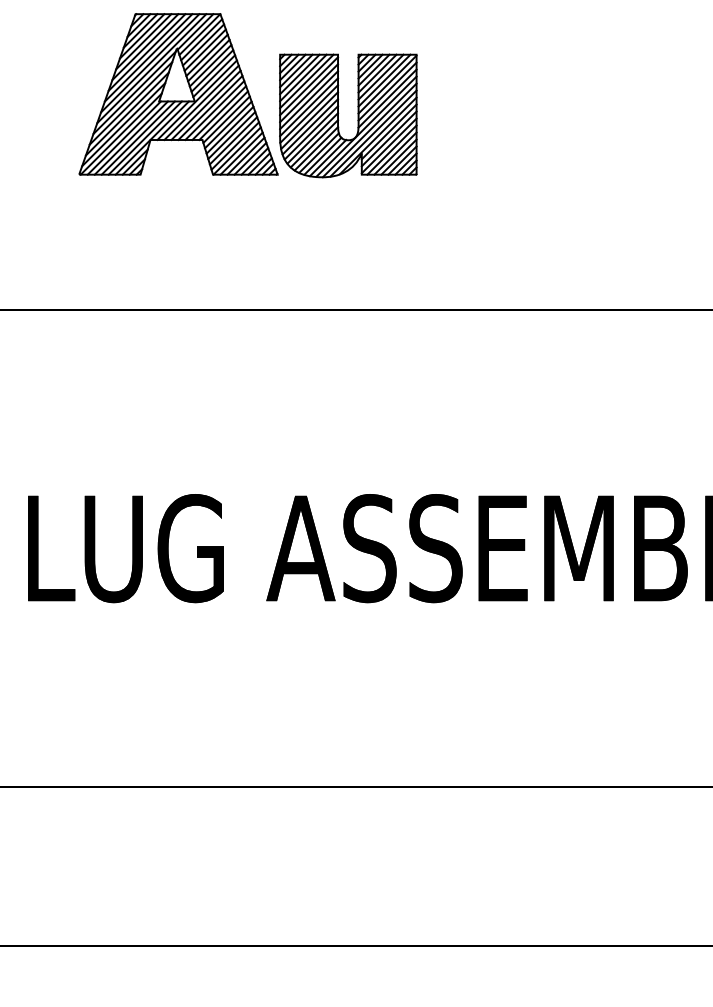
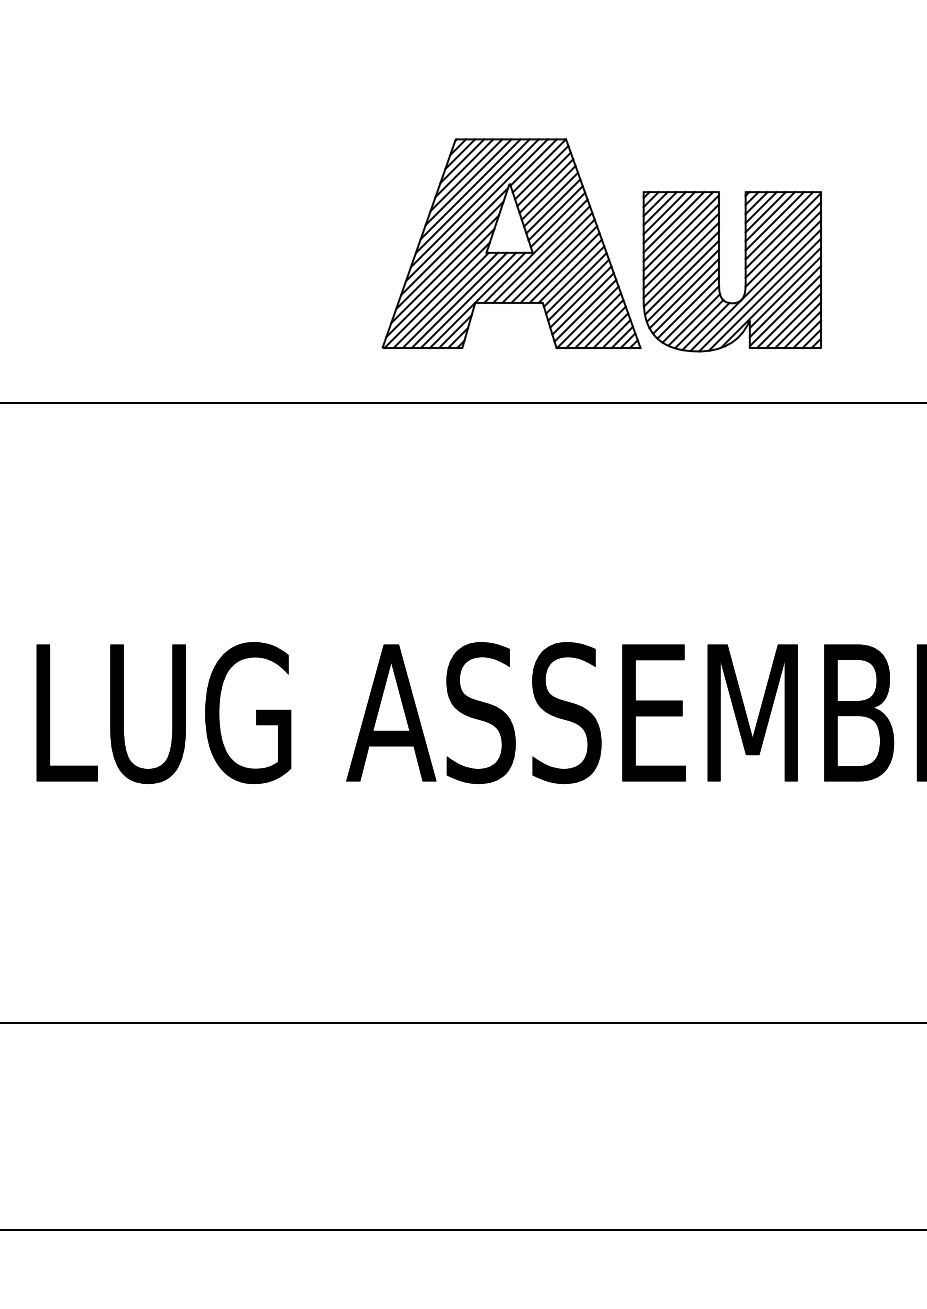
part: (247, 95) -> (601, 245), moved

